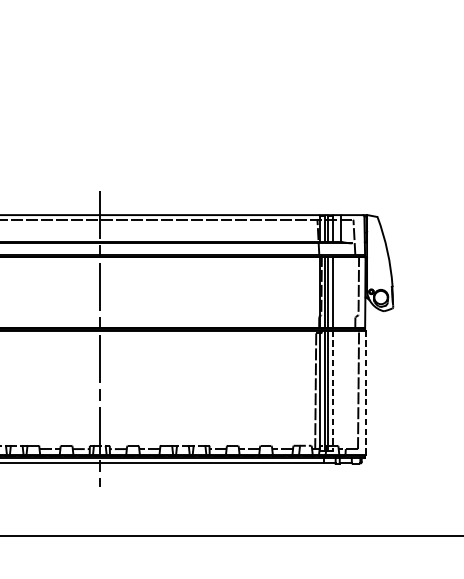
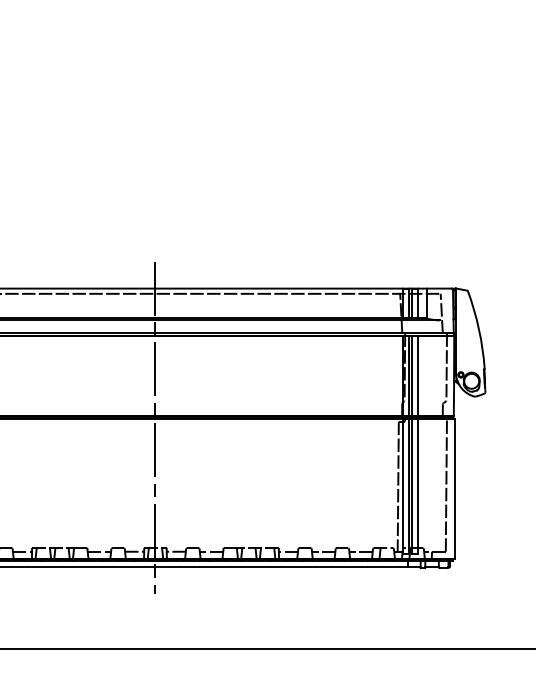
line: (332, 391) -> (417, 486), dashed -> solid
line: (365, 392) -> (454, 488), dashed -> solid

